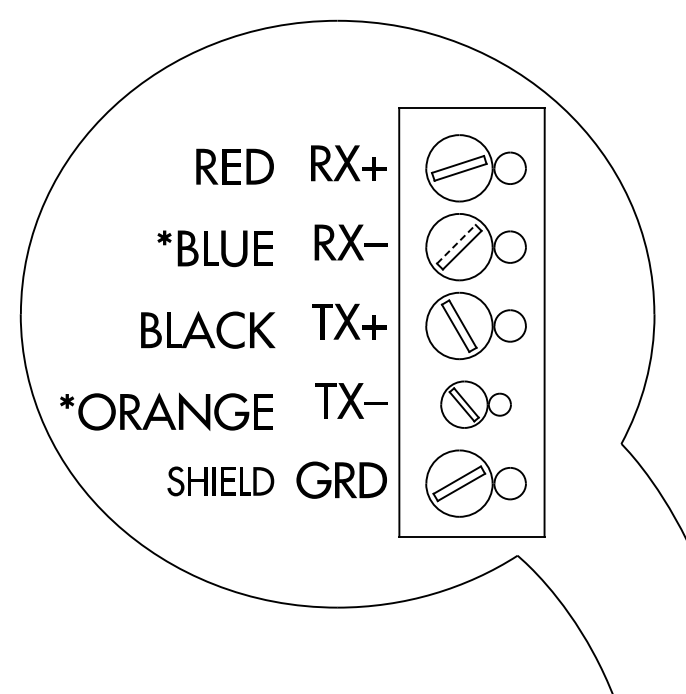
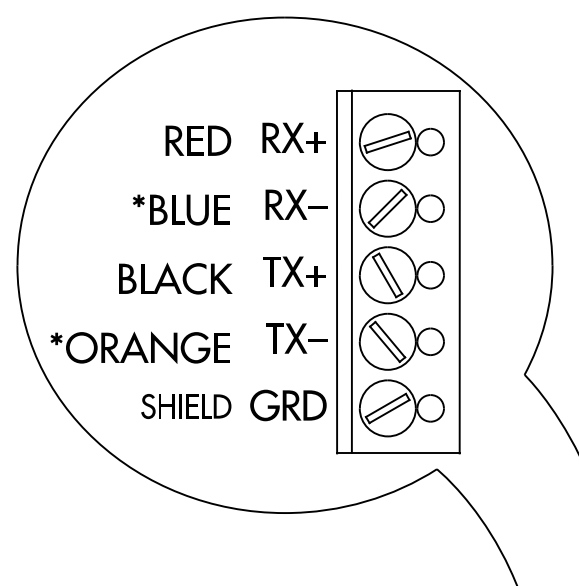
line: (456, 243) -> (385, 205), dashed -> solid
line: (416, 321) -> (351, 271), added
part: (475, 404) -> (401, 341), size x1.43

